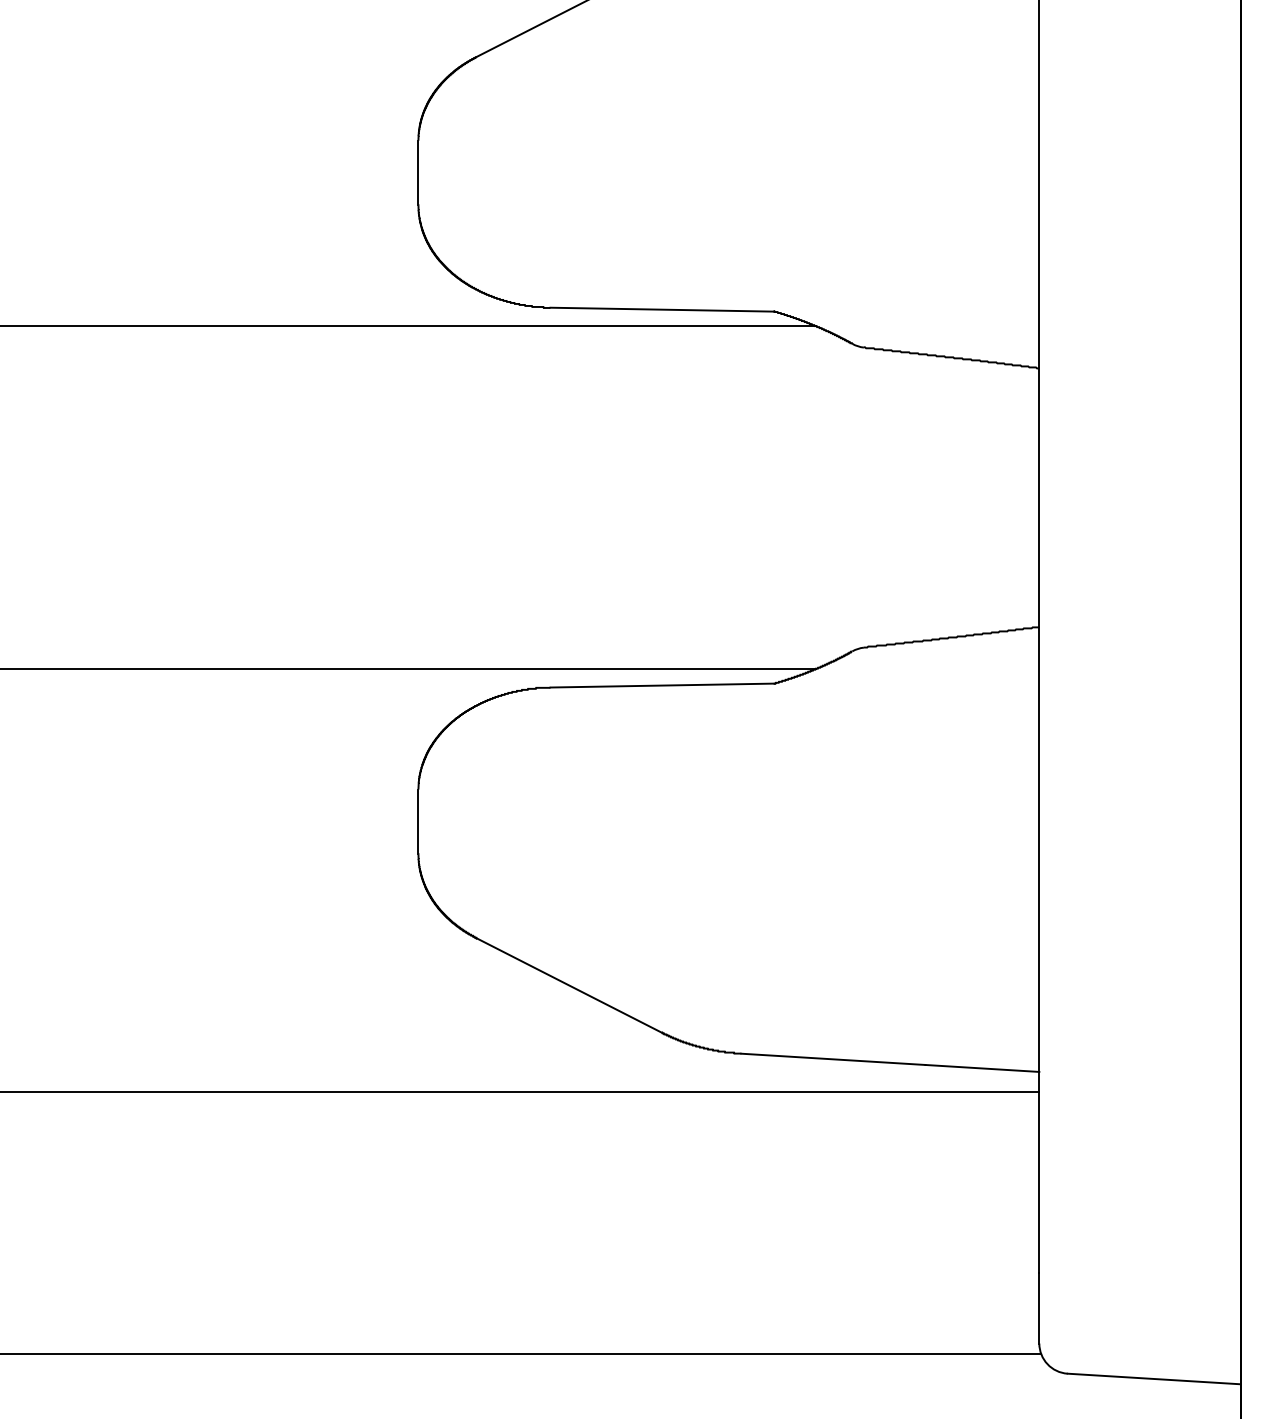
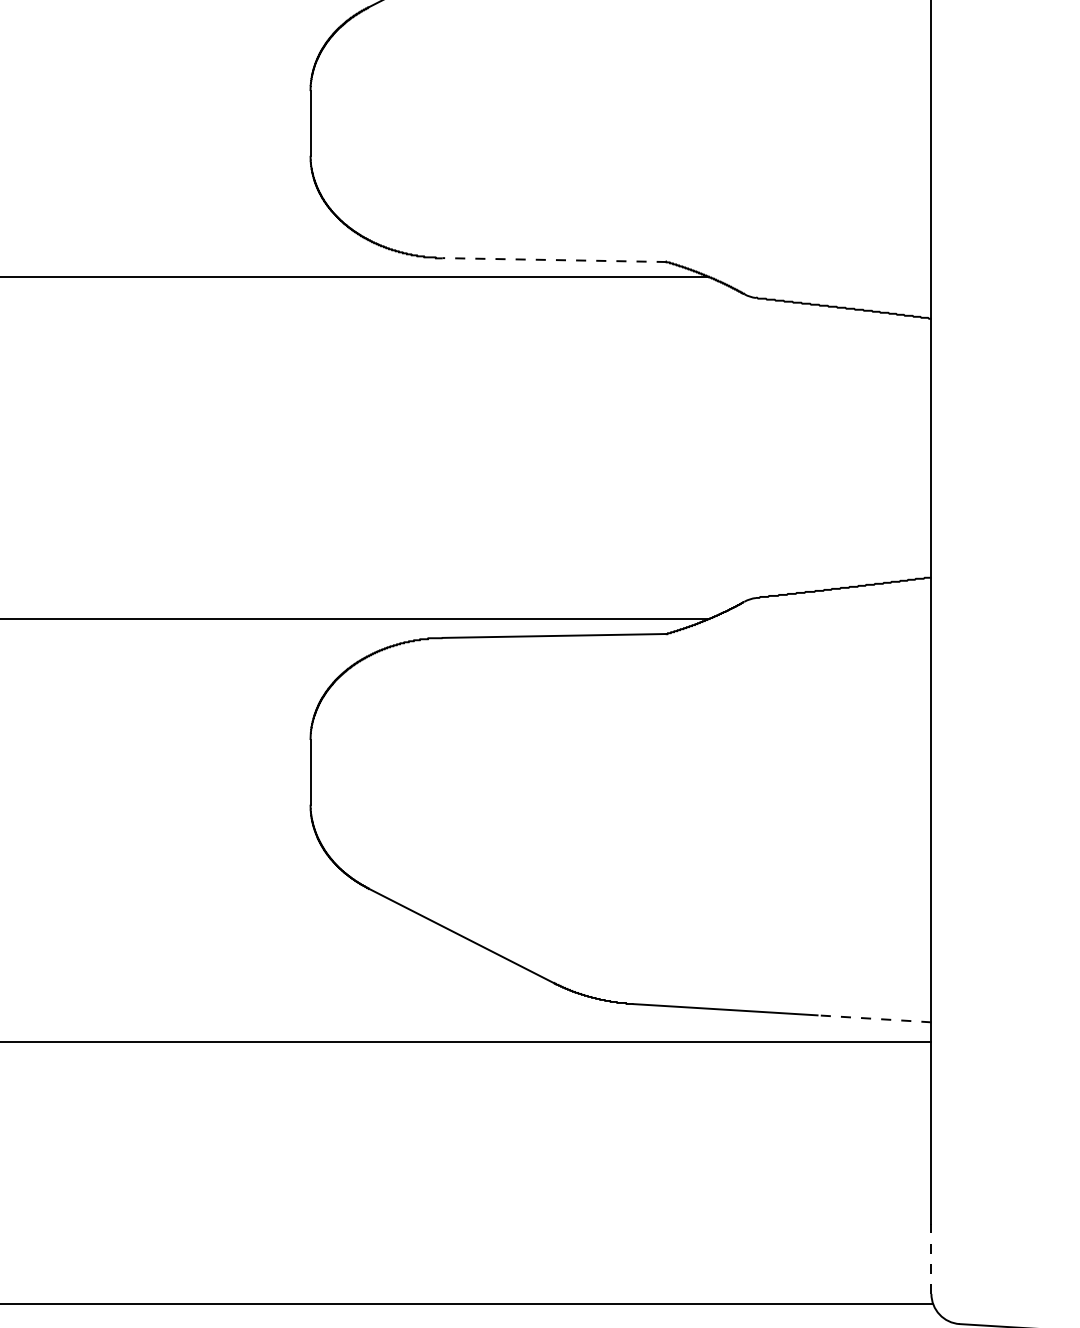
line: (662, 309) -> (554, 259), solid -> dashed
line: (981, 1068) -> (873, 1018), solid -> dashed
line: (1039, 1307) -> (931, 1257), solid -> dashed

